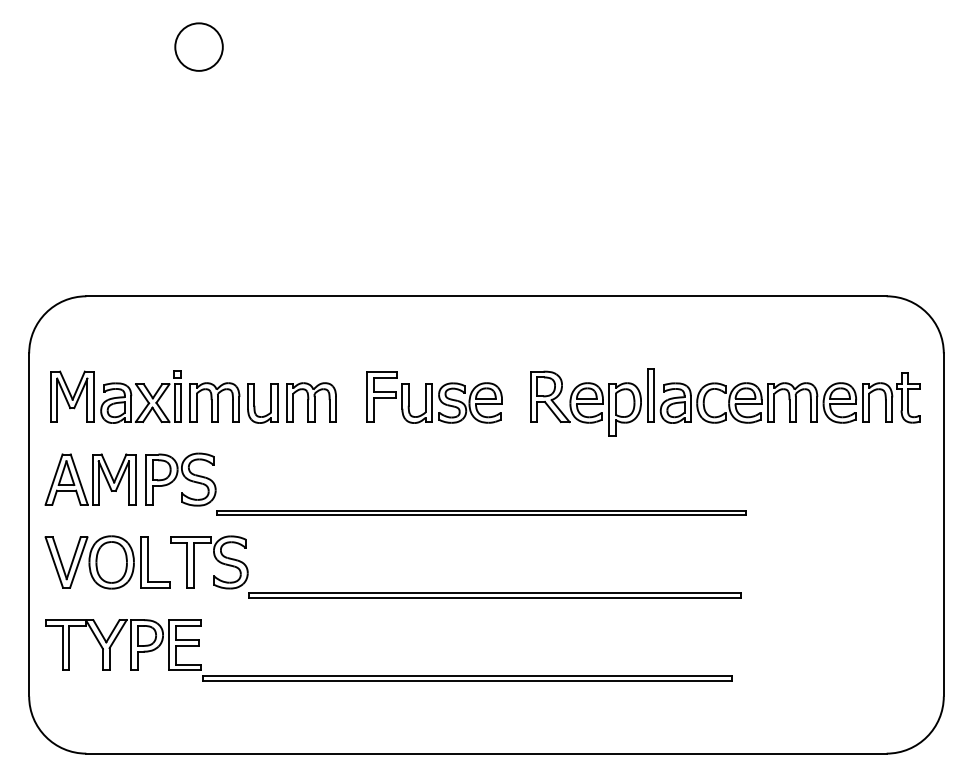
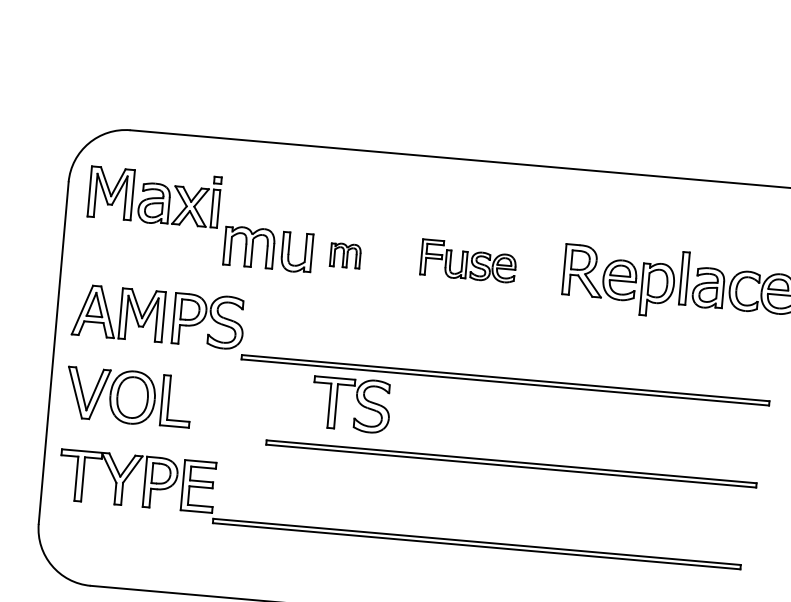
part: (115, 396) -> (154, 196), moved
part: (434, 397) -> (468, 261), size x0.7
part: (311, 402) -> (345, 255), size x0.6
part: (215, 559) -> (357, 402), moved

